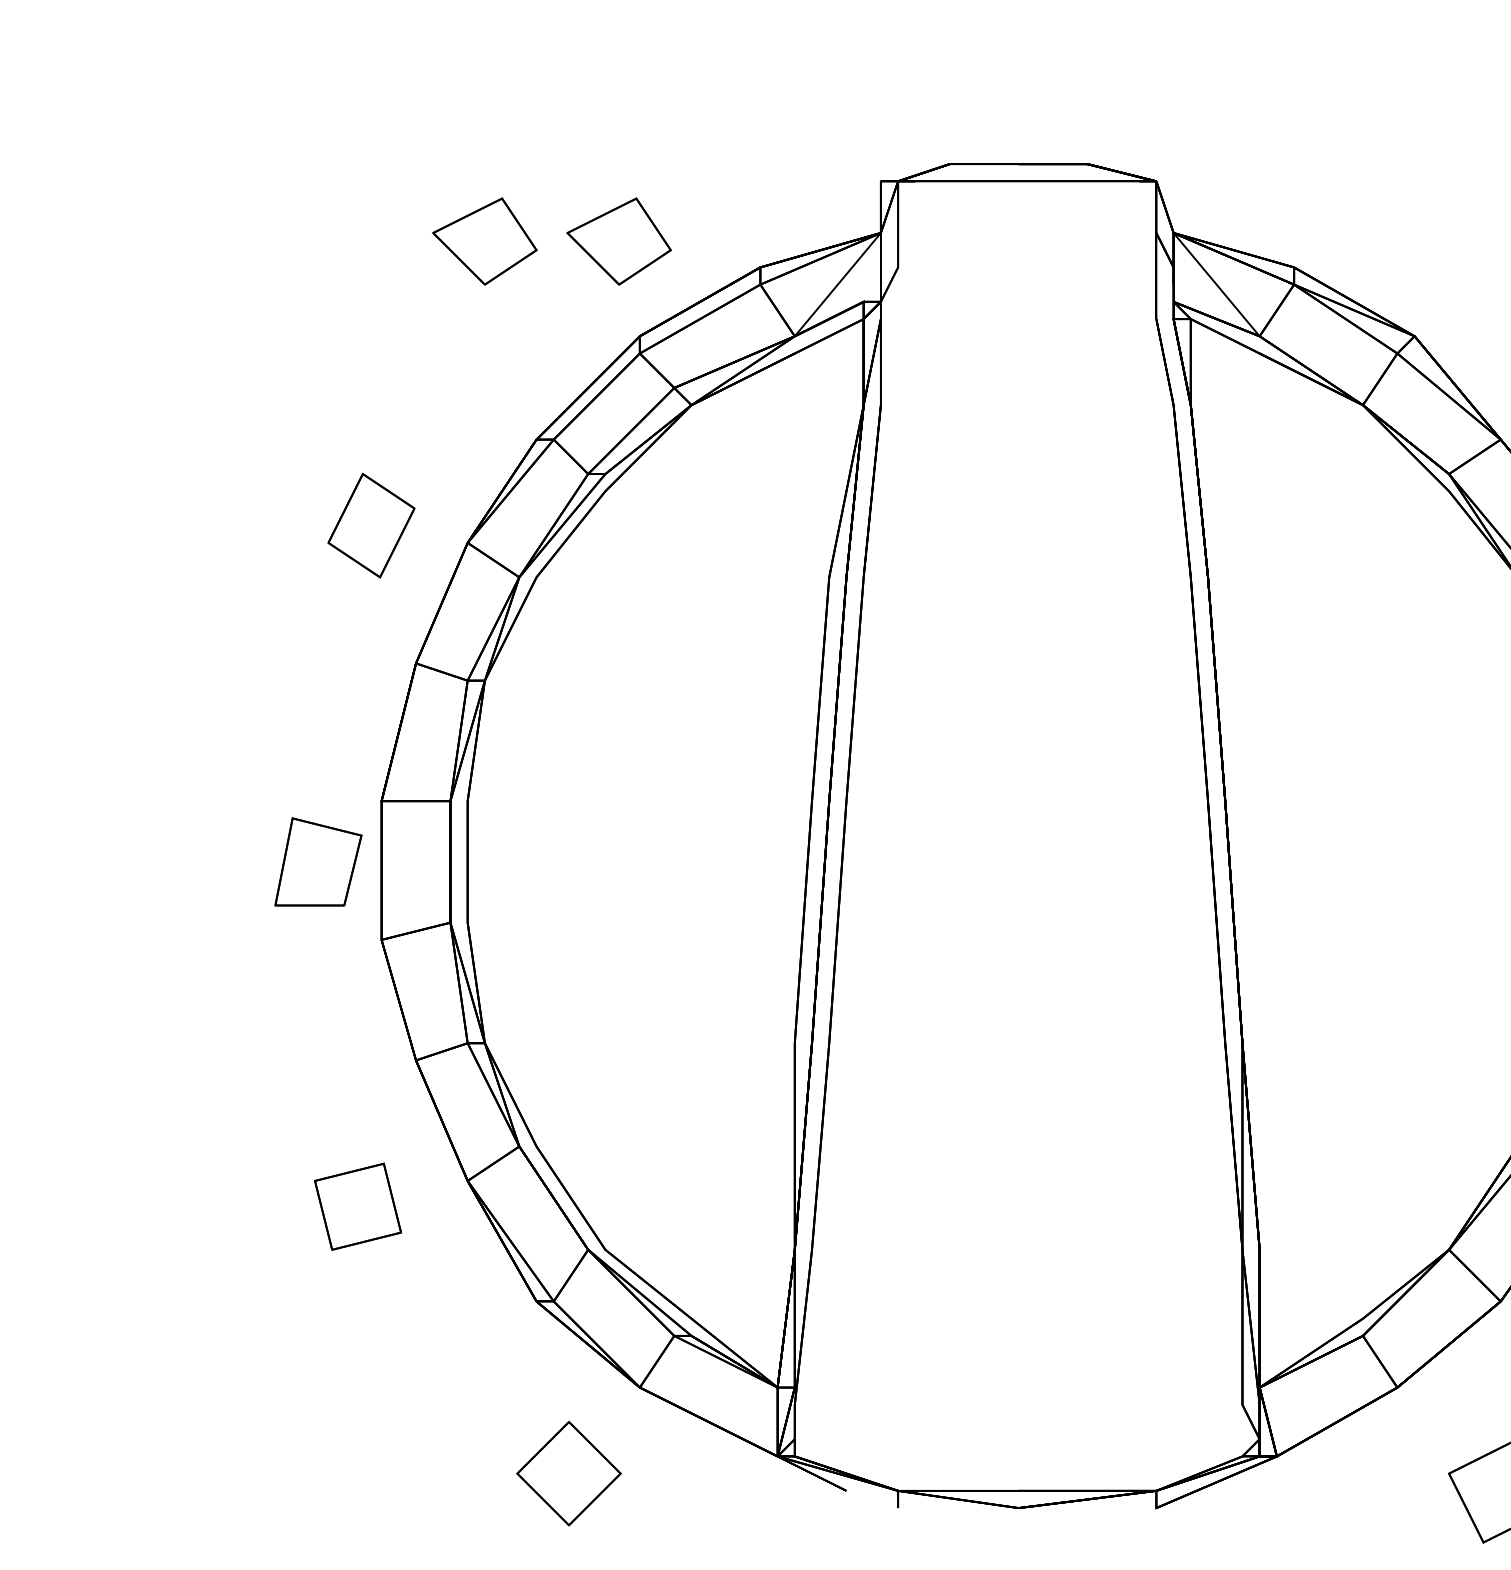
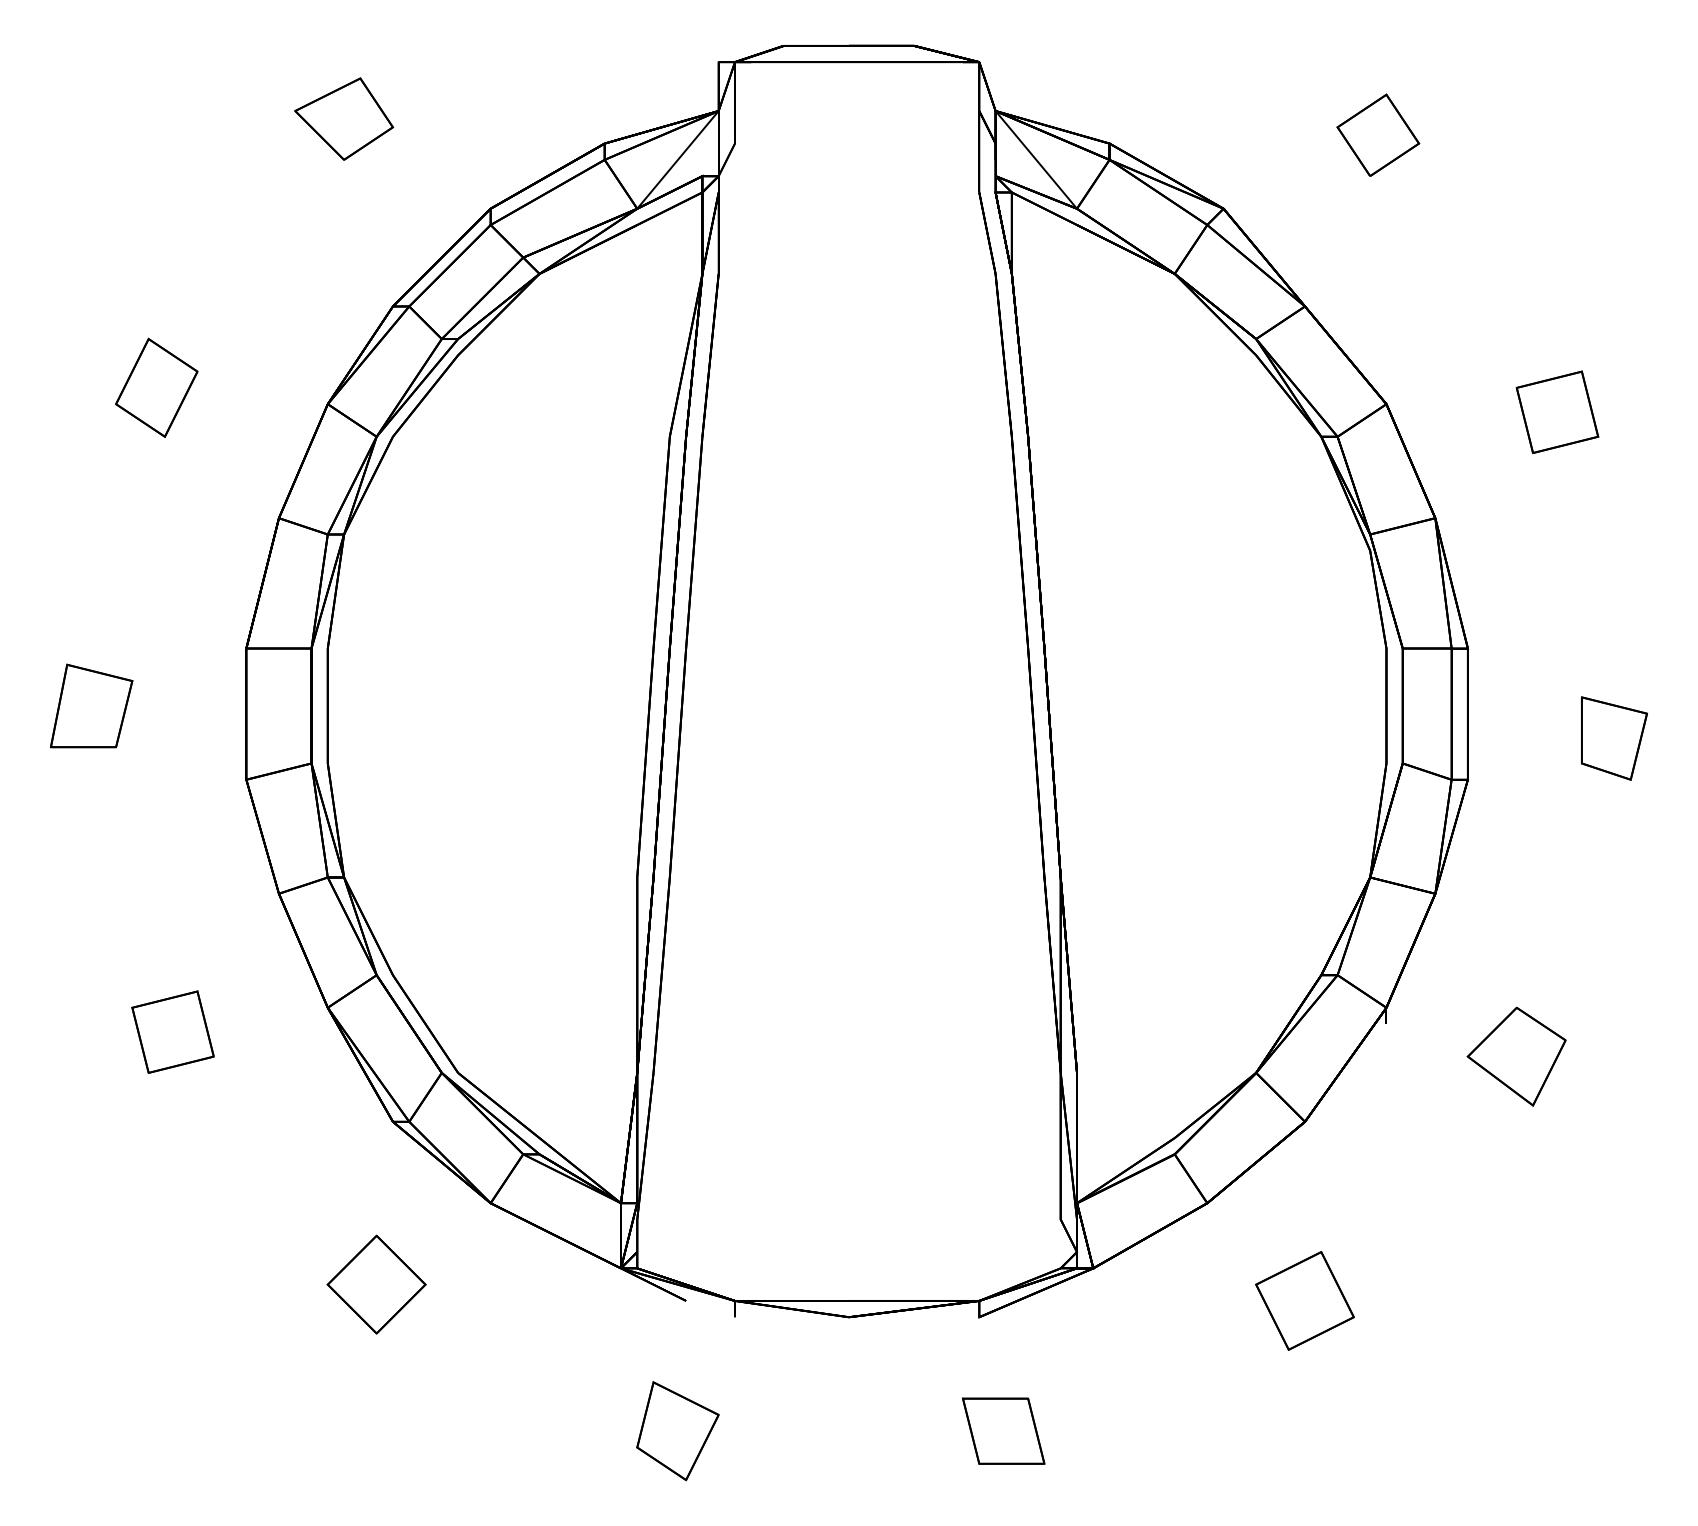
part: (619, 240) -> (471, 118), removed
part: (371, 525) -> (156, 387), moved
part: (318, 861) -> (91, 705), moved
part: (357, 1206) -> (172, 1031), moved
part: (568, 1473) -> (376, 1284), moved

